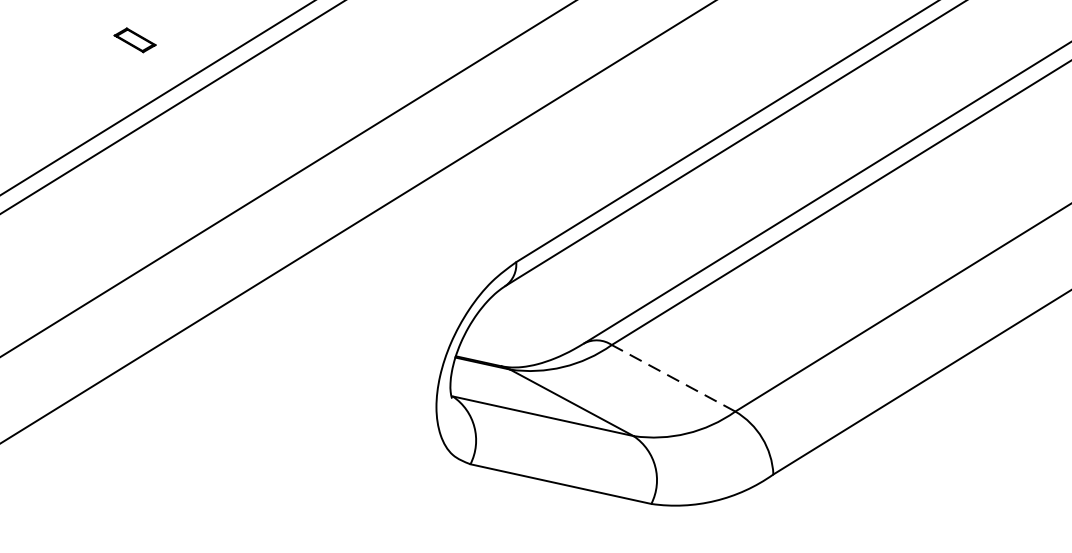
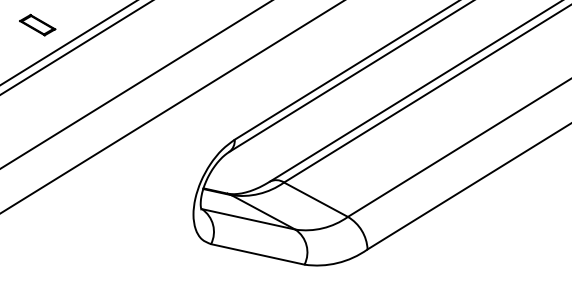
part: (134, 39) -> (37, 24), size x1.67
line: (672, 377) -> (315, 199), dashed -> solid

